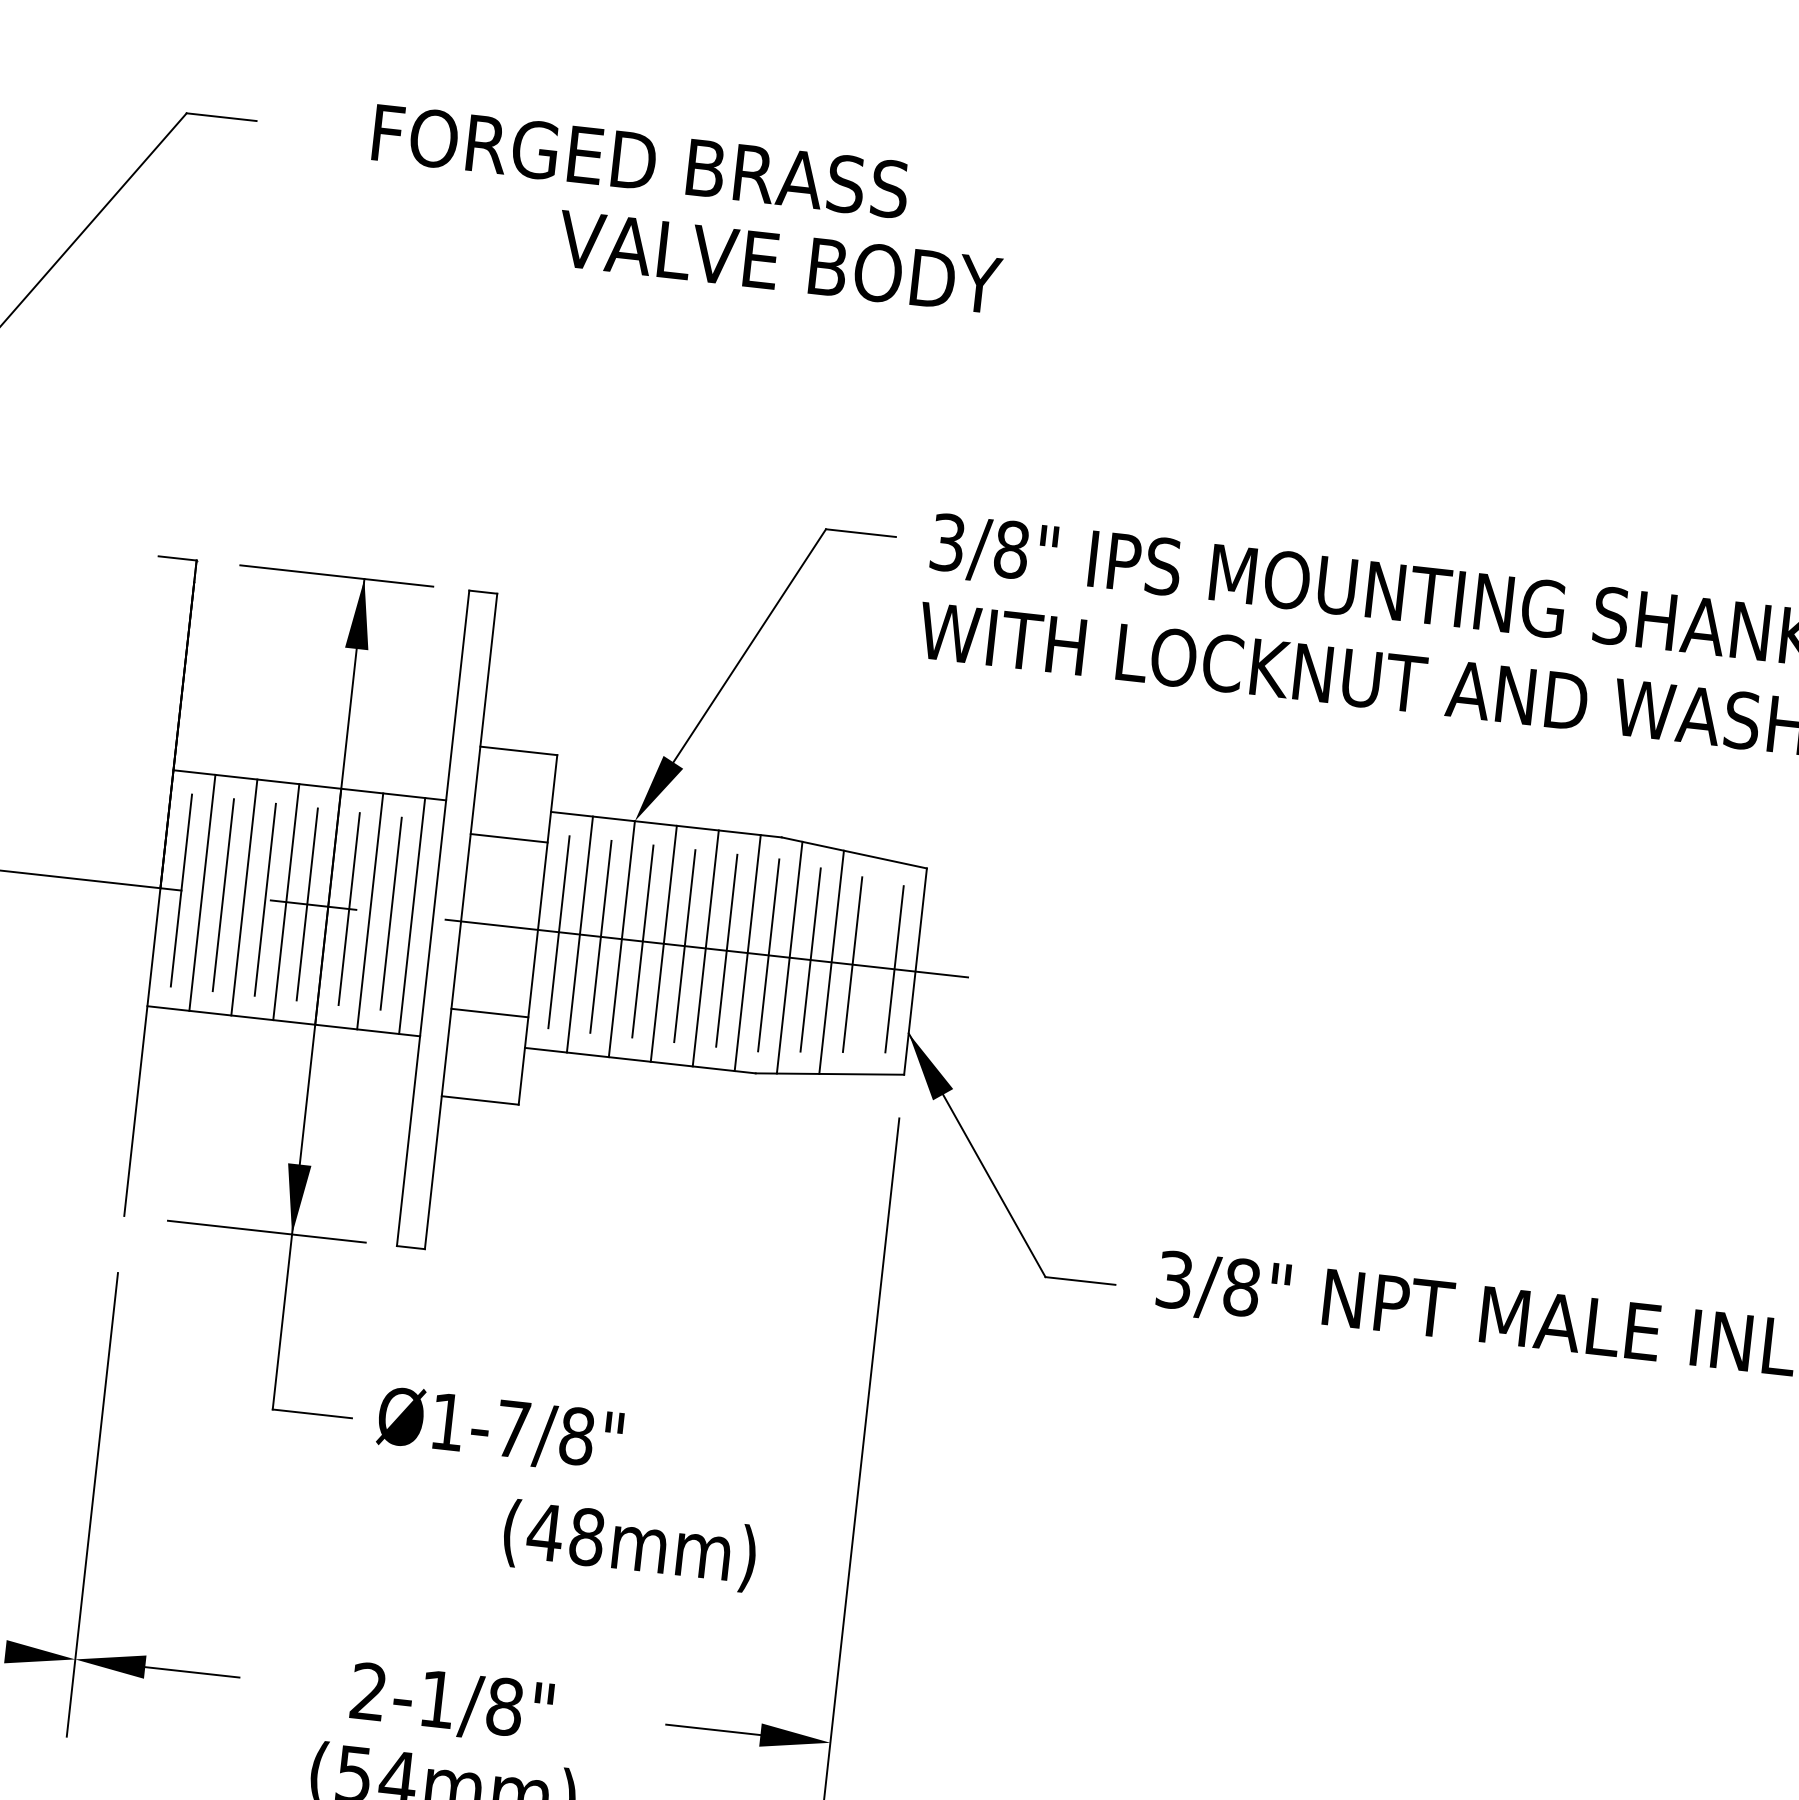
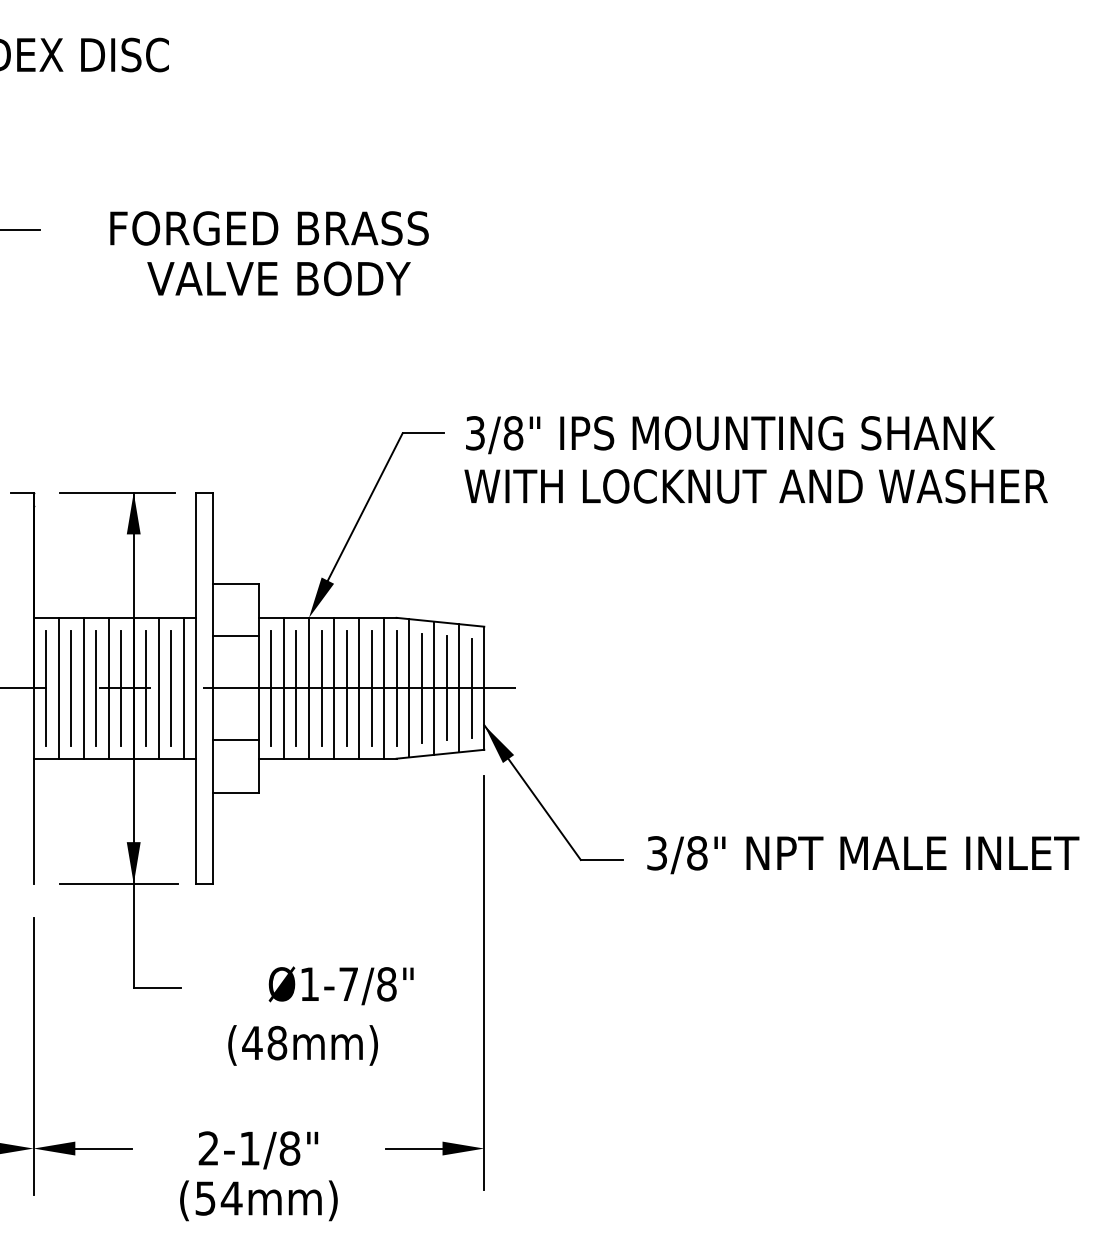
text: (778, 261) -> (278, 278), moved
line: (873, 967) -> (459, 688), added
text: (499, 1429) -> (340, 985), moved
text: (628, 1545) -> (302, 1045), moved

